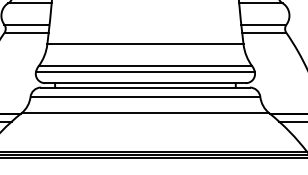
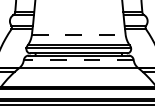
line: (144, 43) -> (78, 34), solid -> dashed
line: (144, 97) -> (78, 60), solid -> dashed

